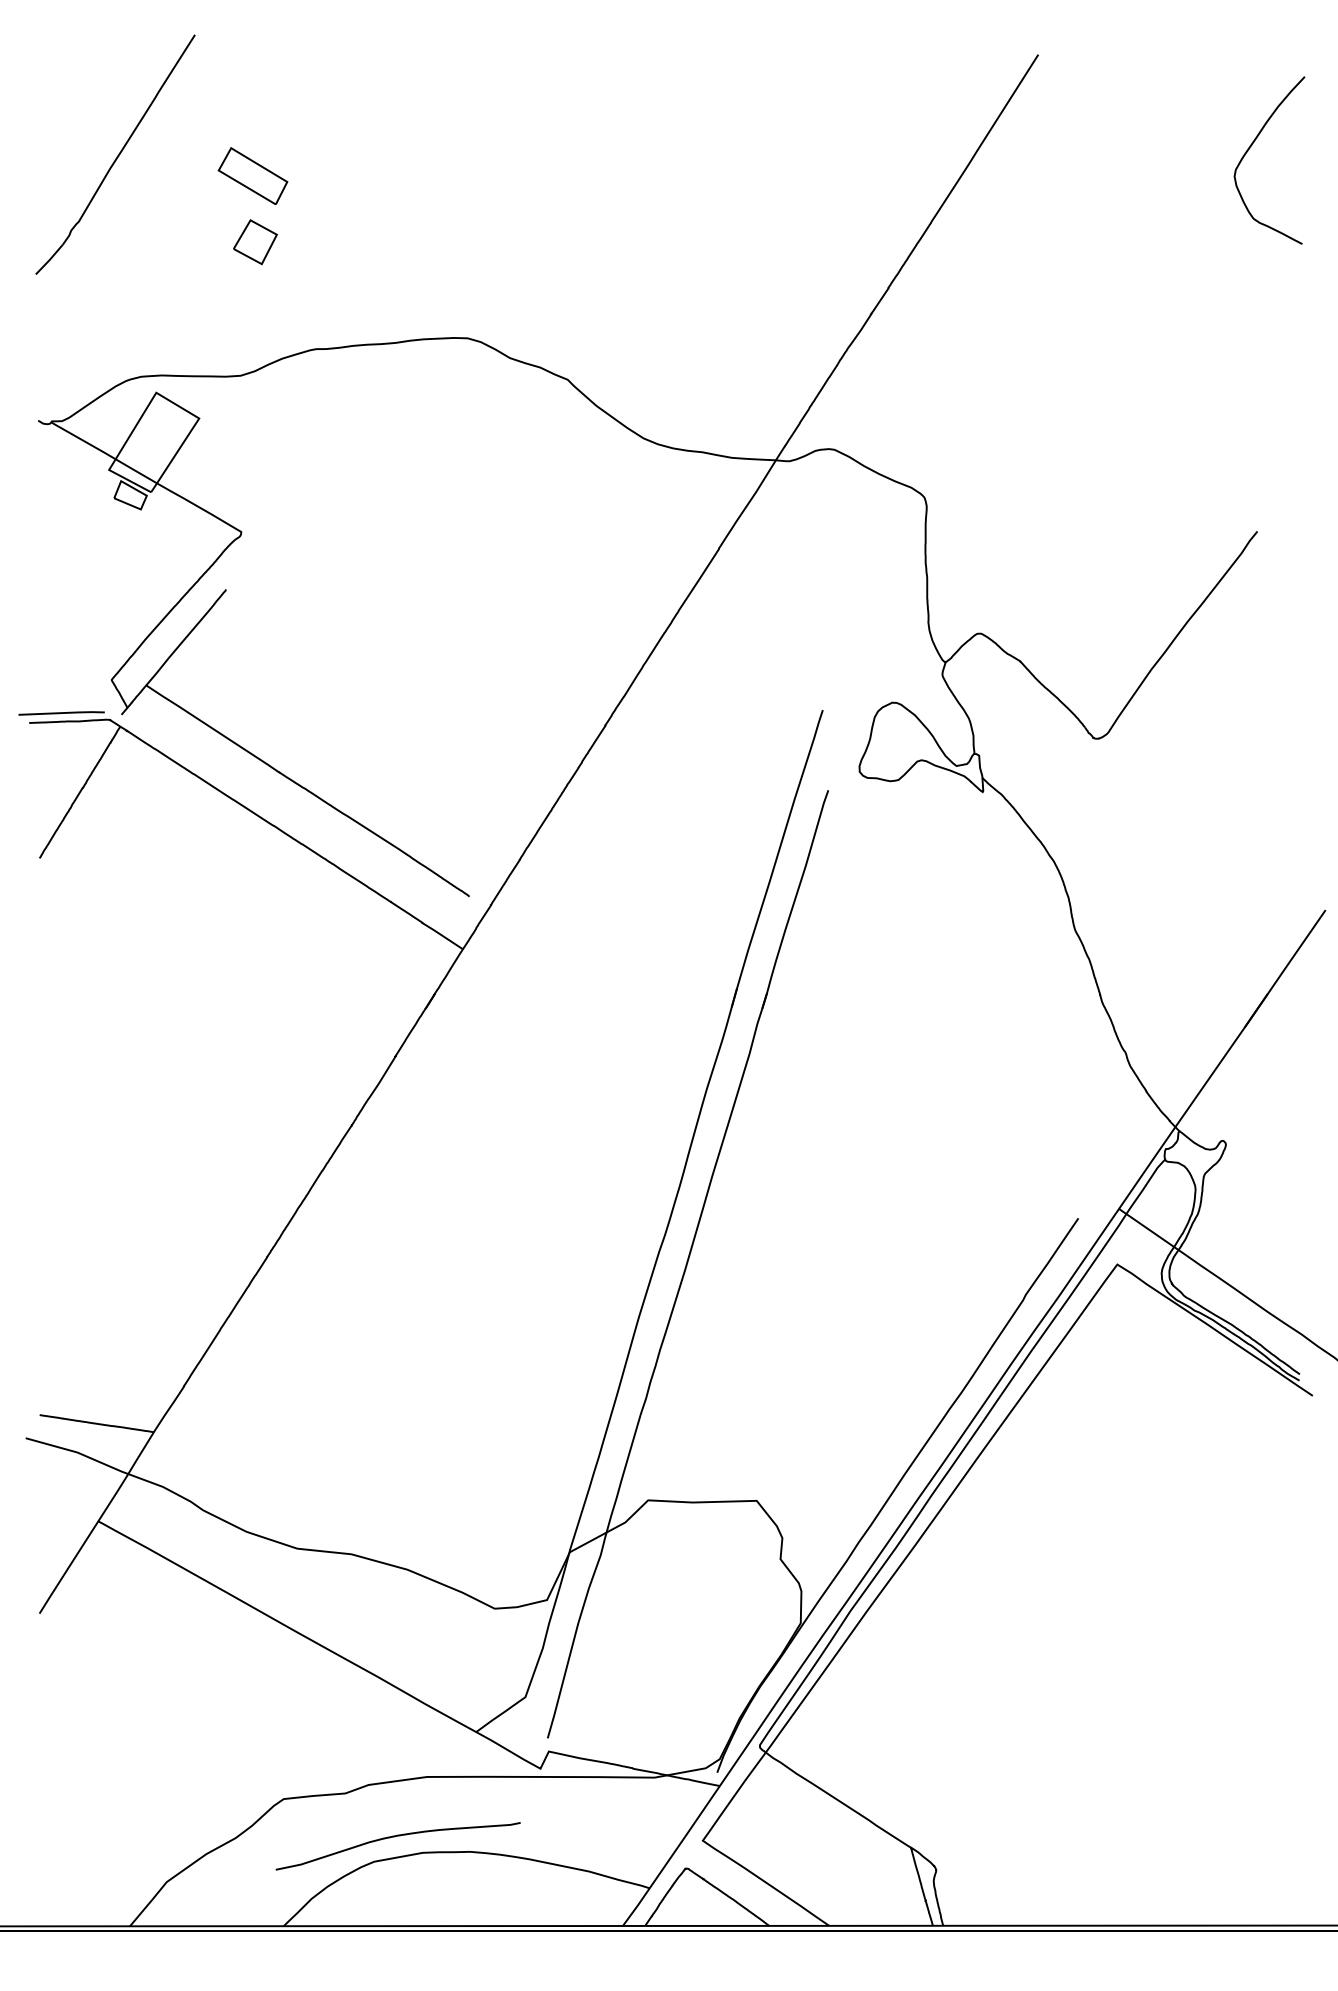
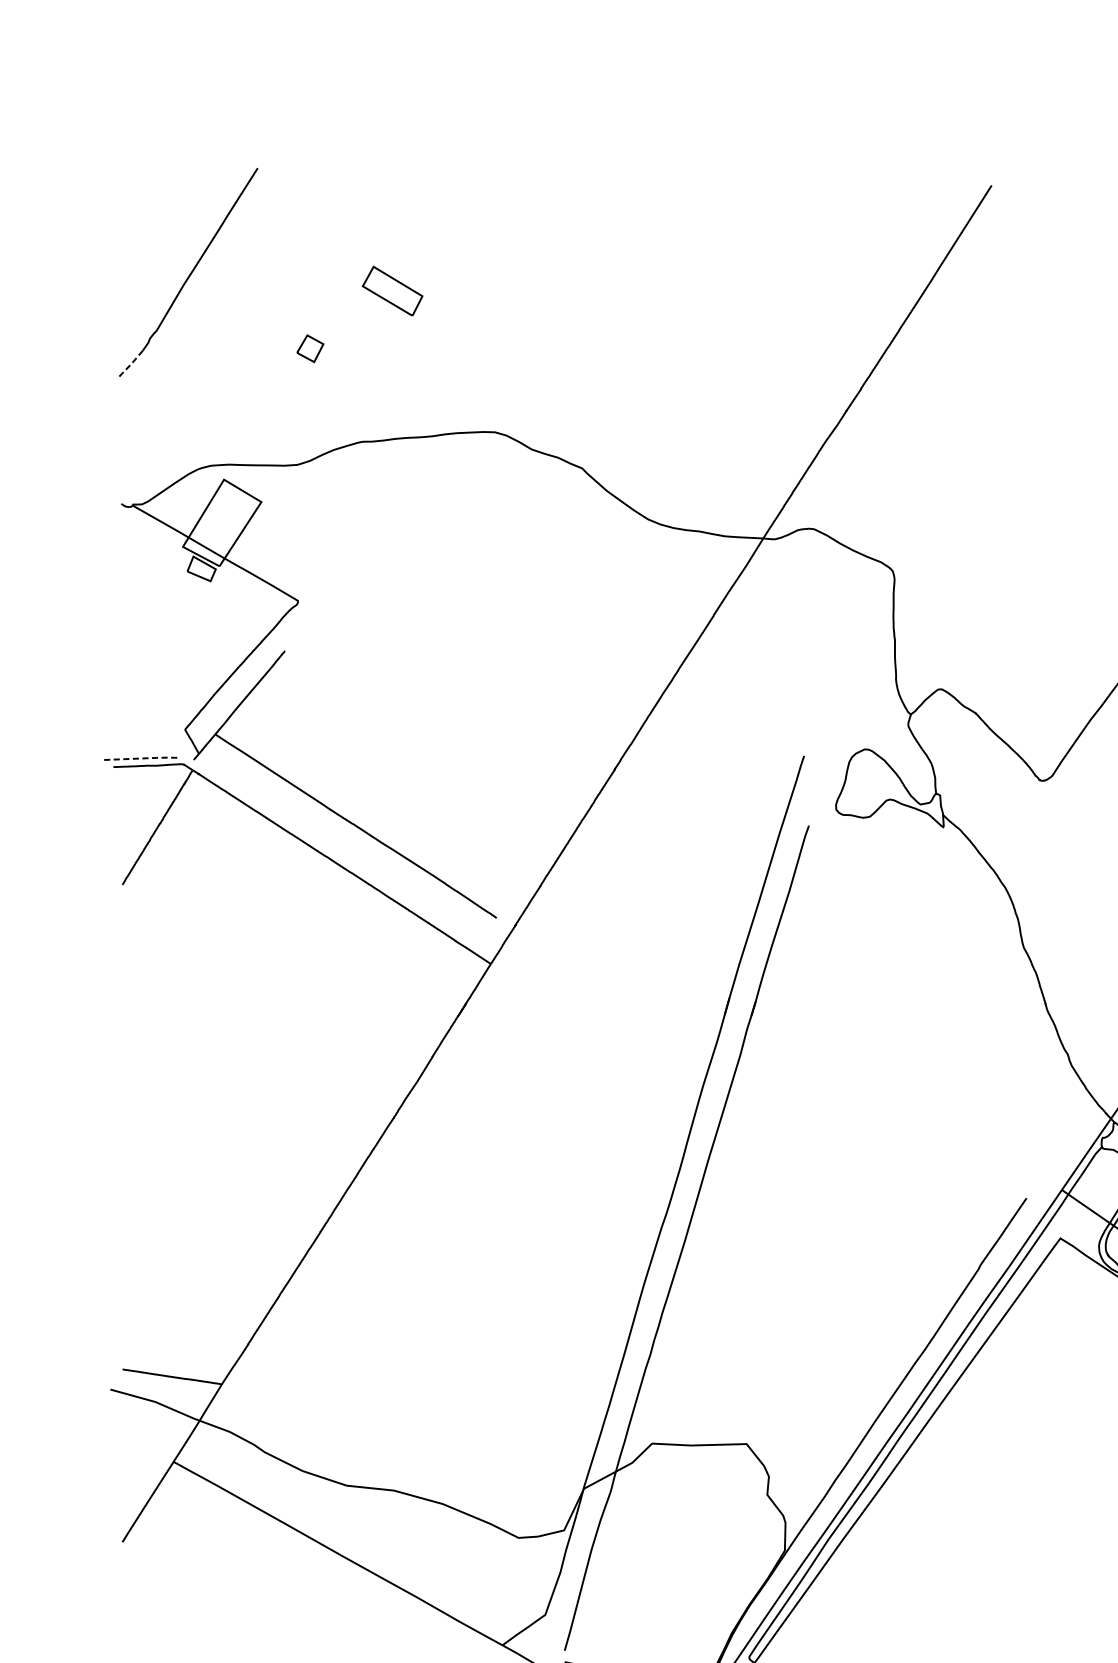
part: (252, 175) -> (392, 290), moved
part: (255, 242) -> (310, 348), size x0.7
line: (49, 260) -> (131, 364), solid -> dashed
line: (63, 713) -> (143, 758), solid -> dashed

